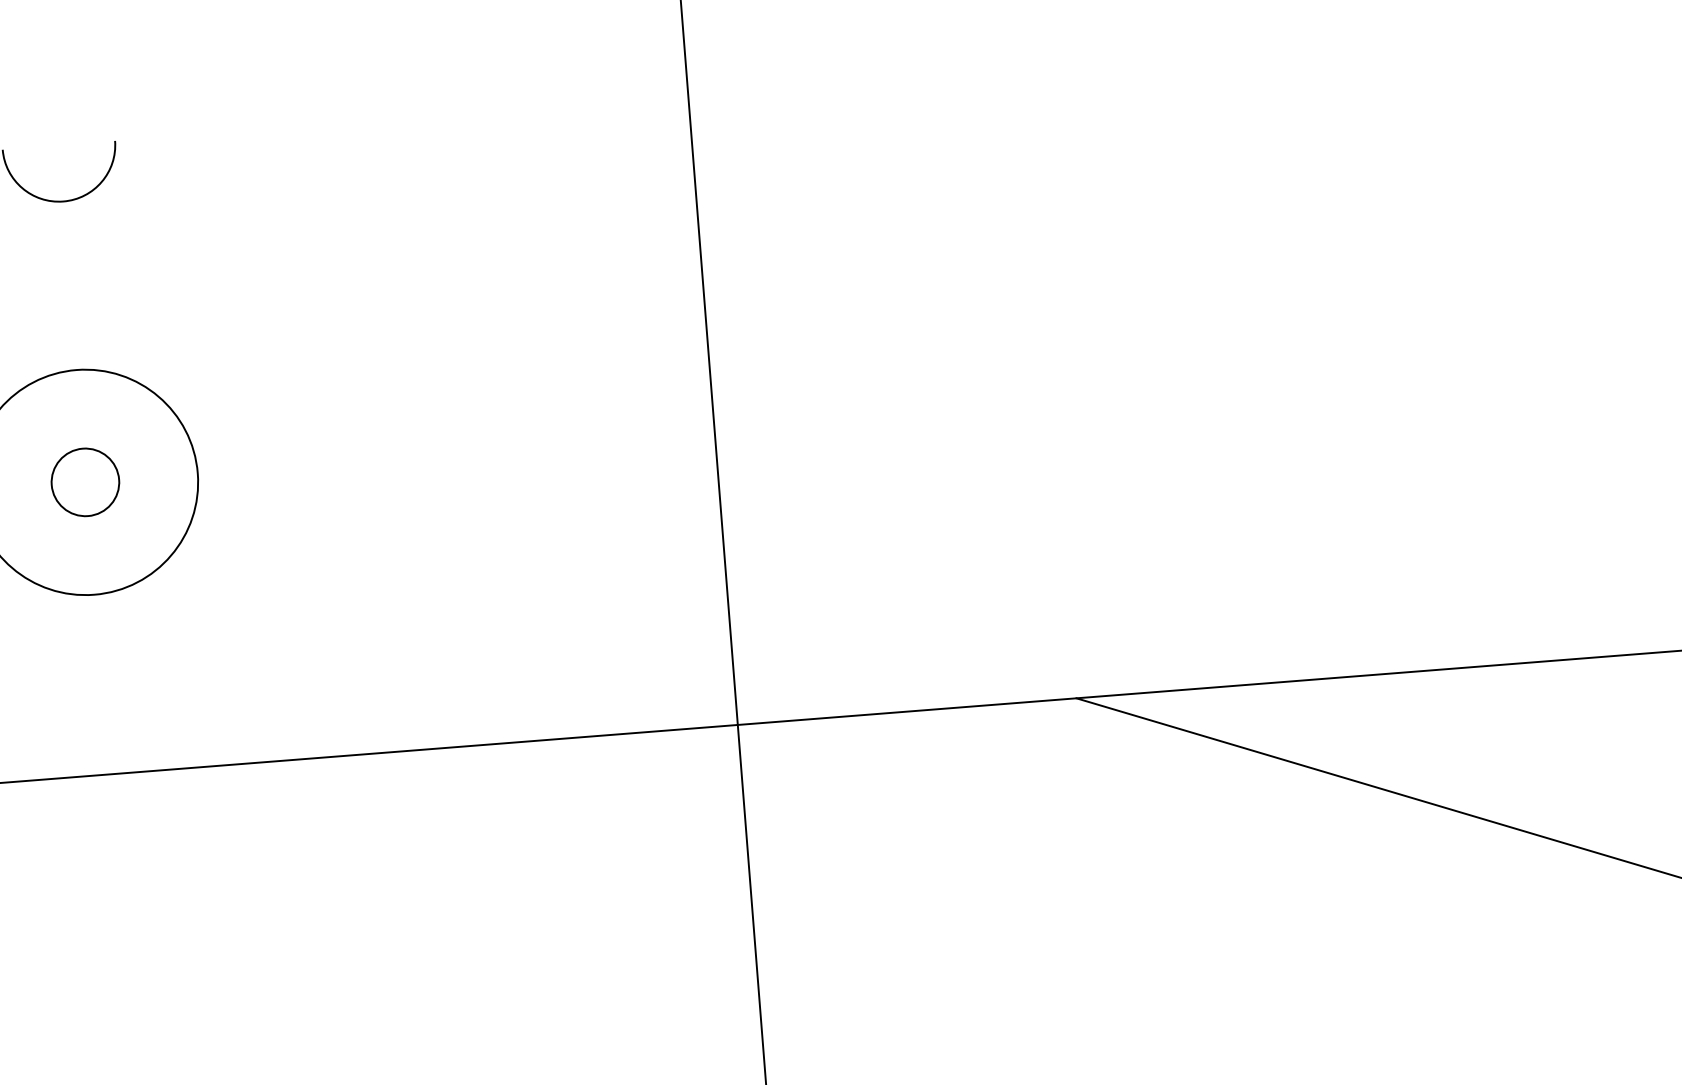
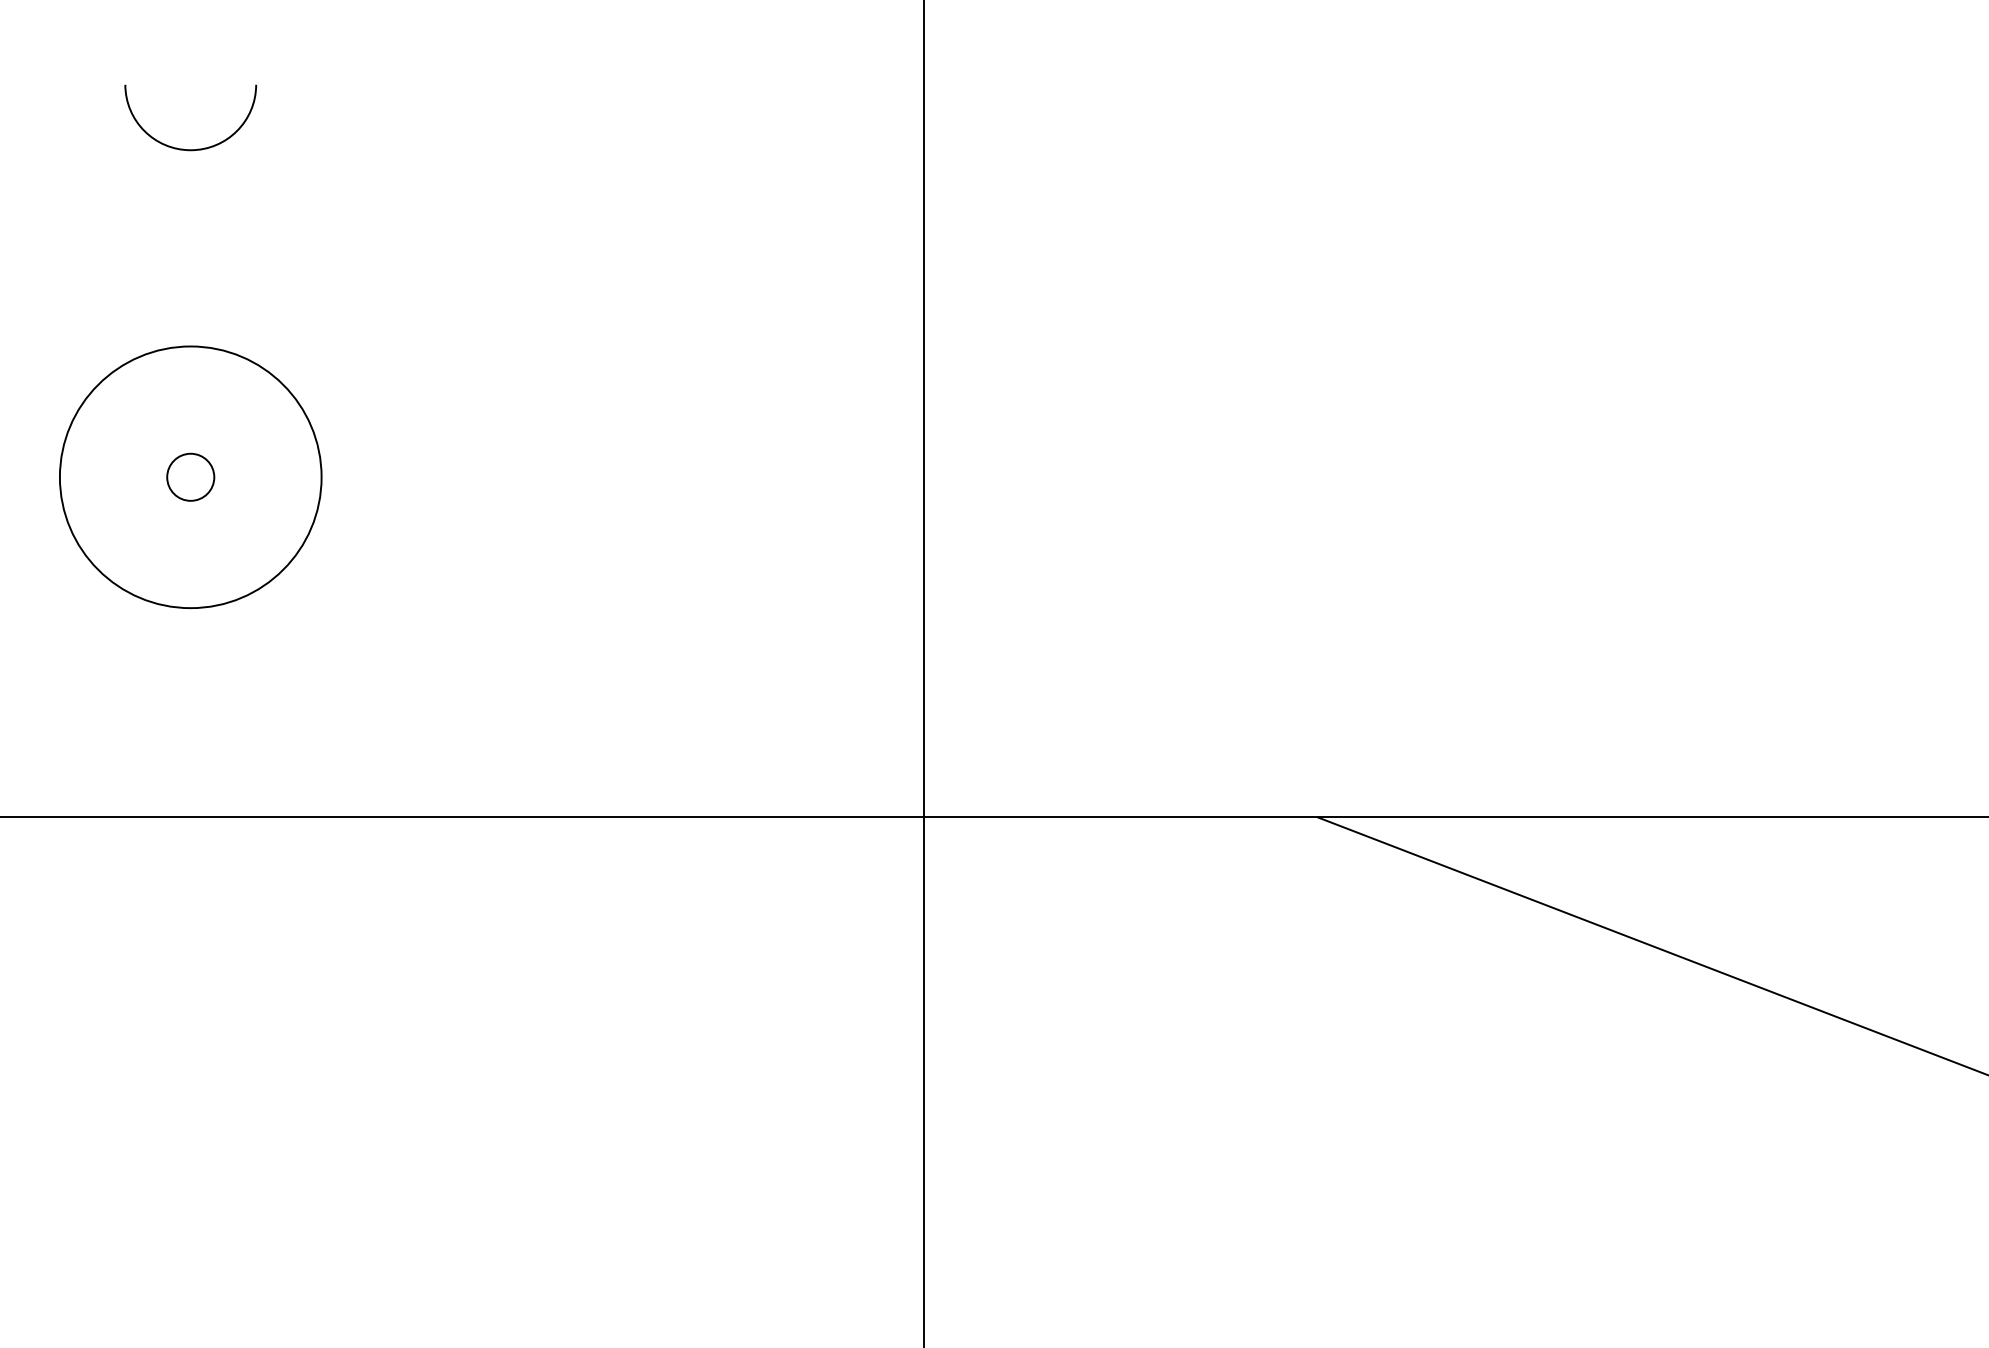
circle: (85, 482) -> (190, 477), size x0.6

